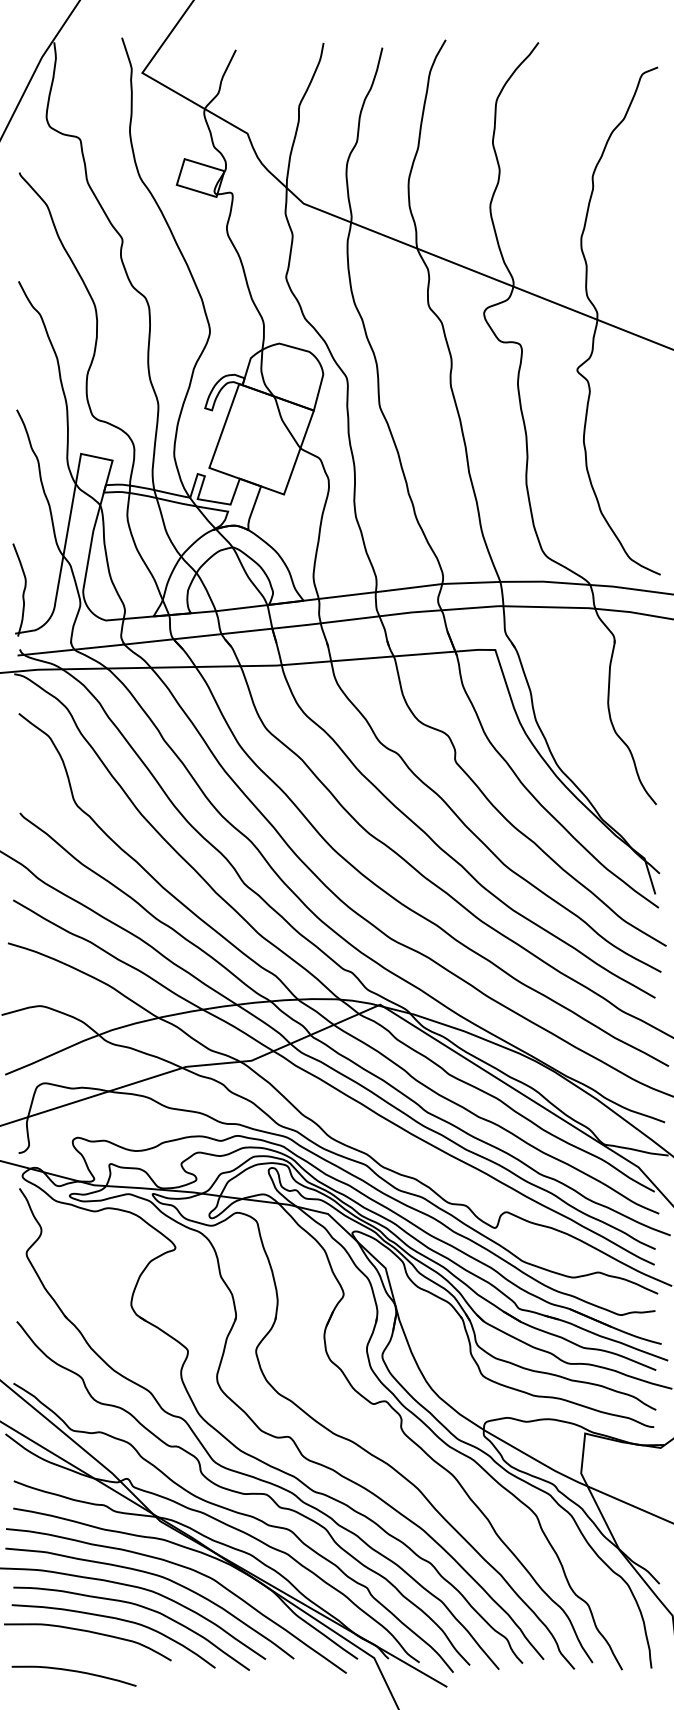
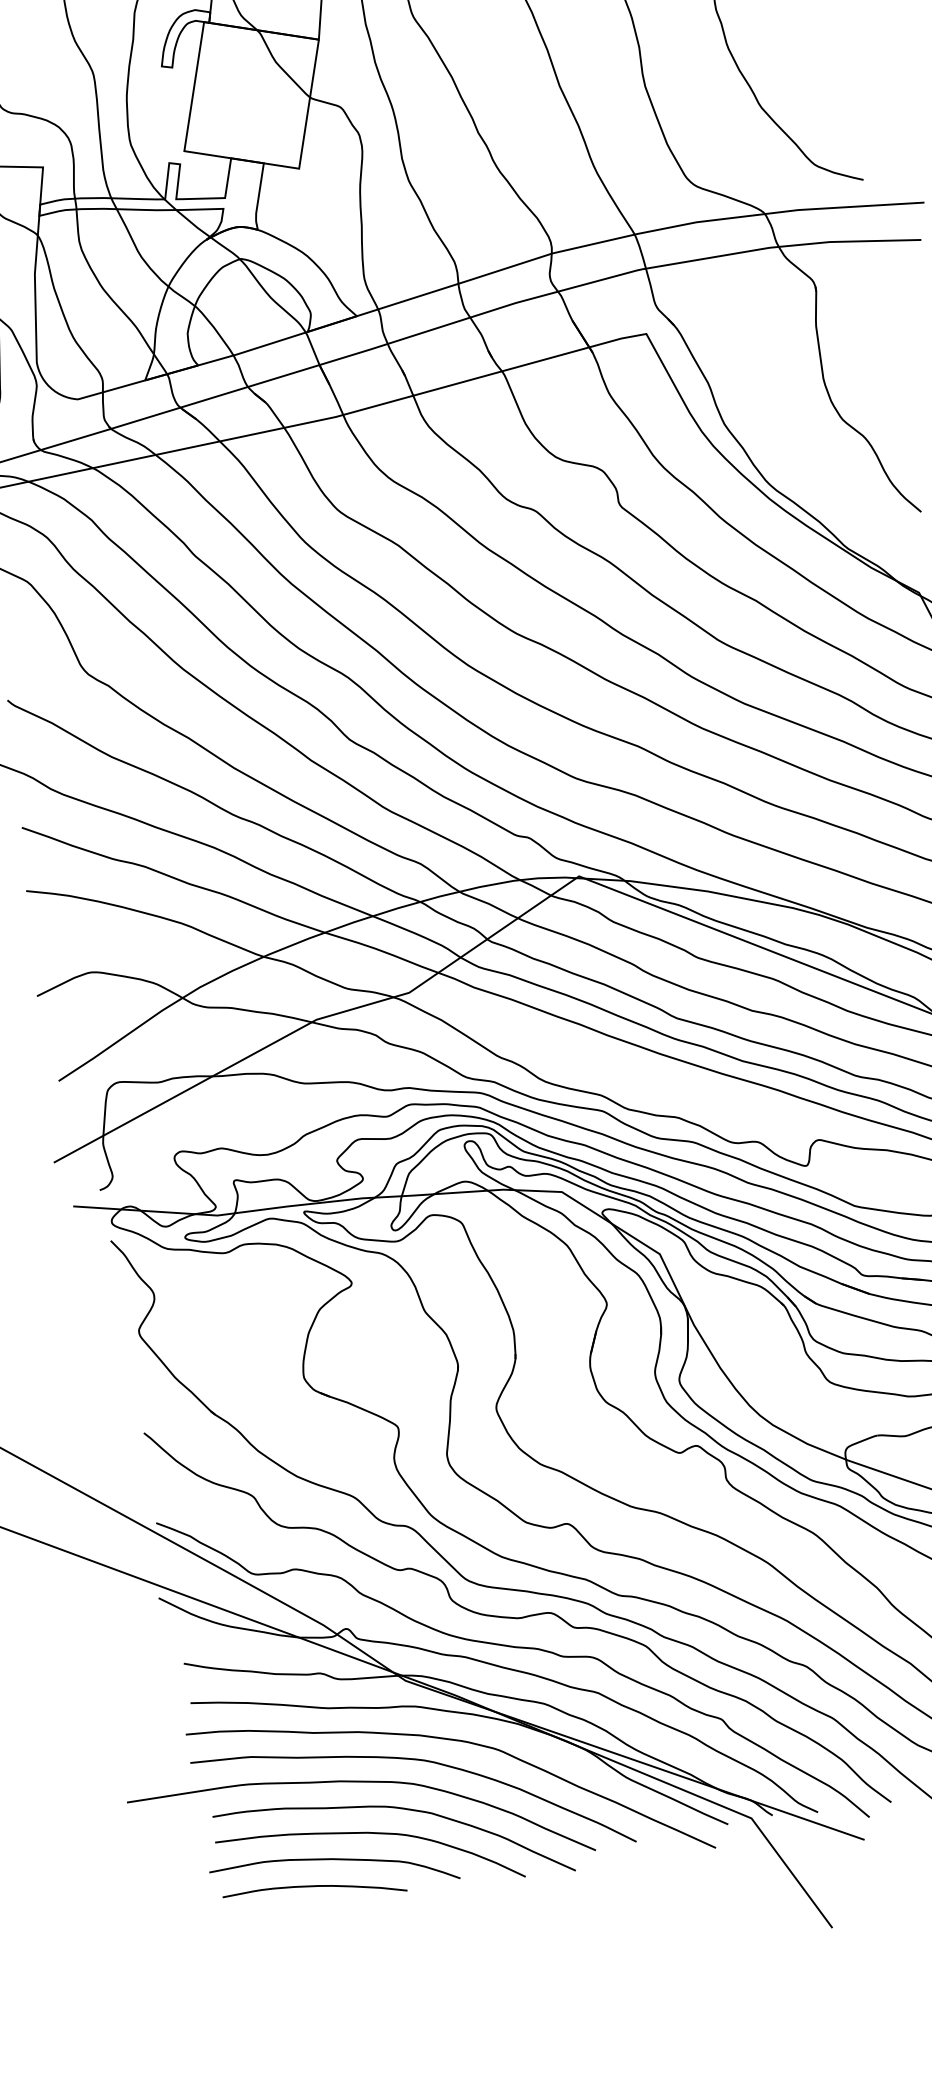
curve: (75, 1672) -> (316, 1887), moved

